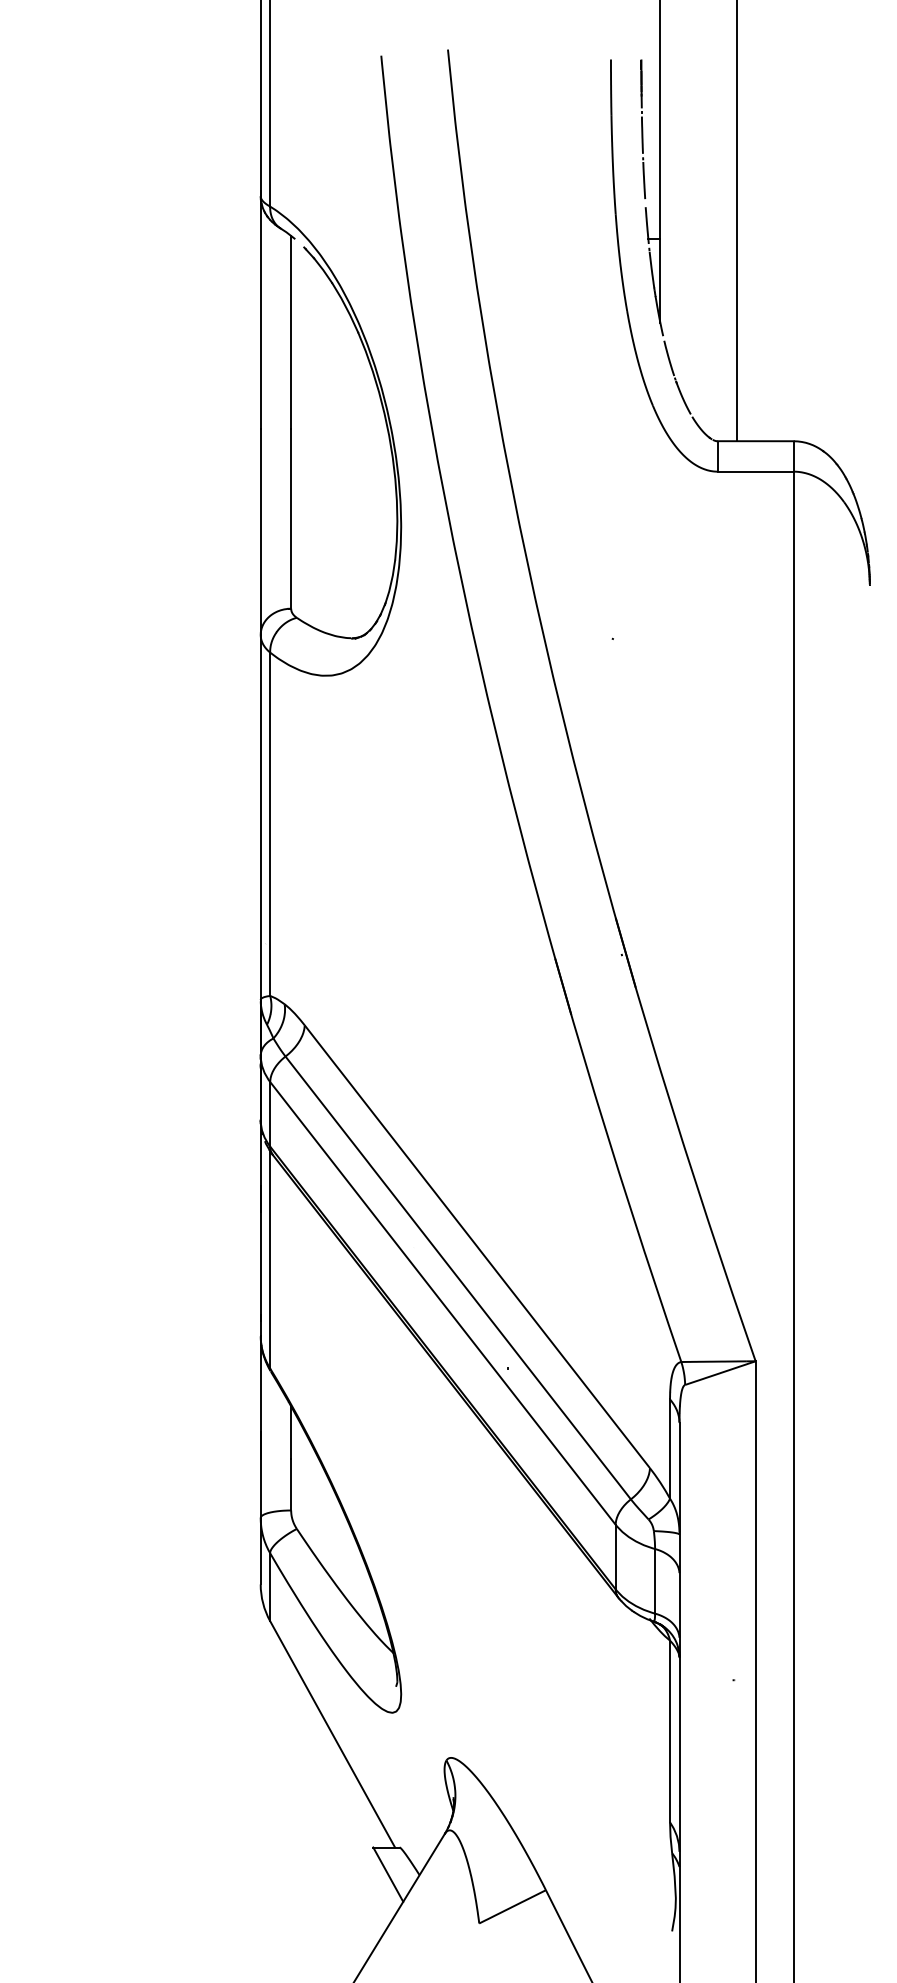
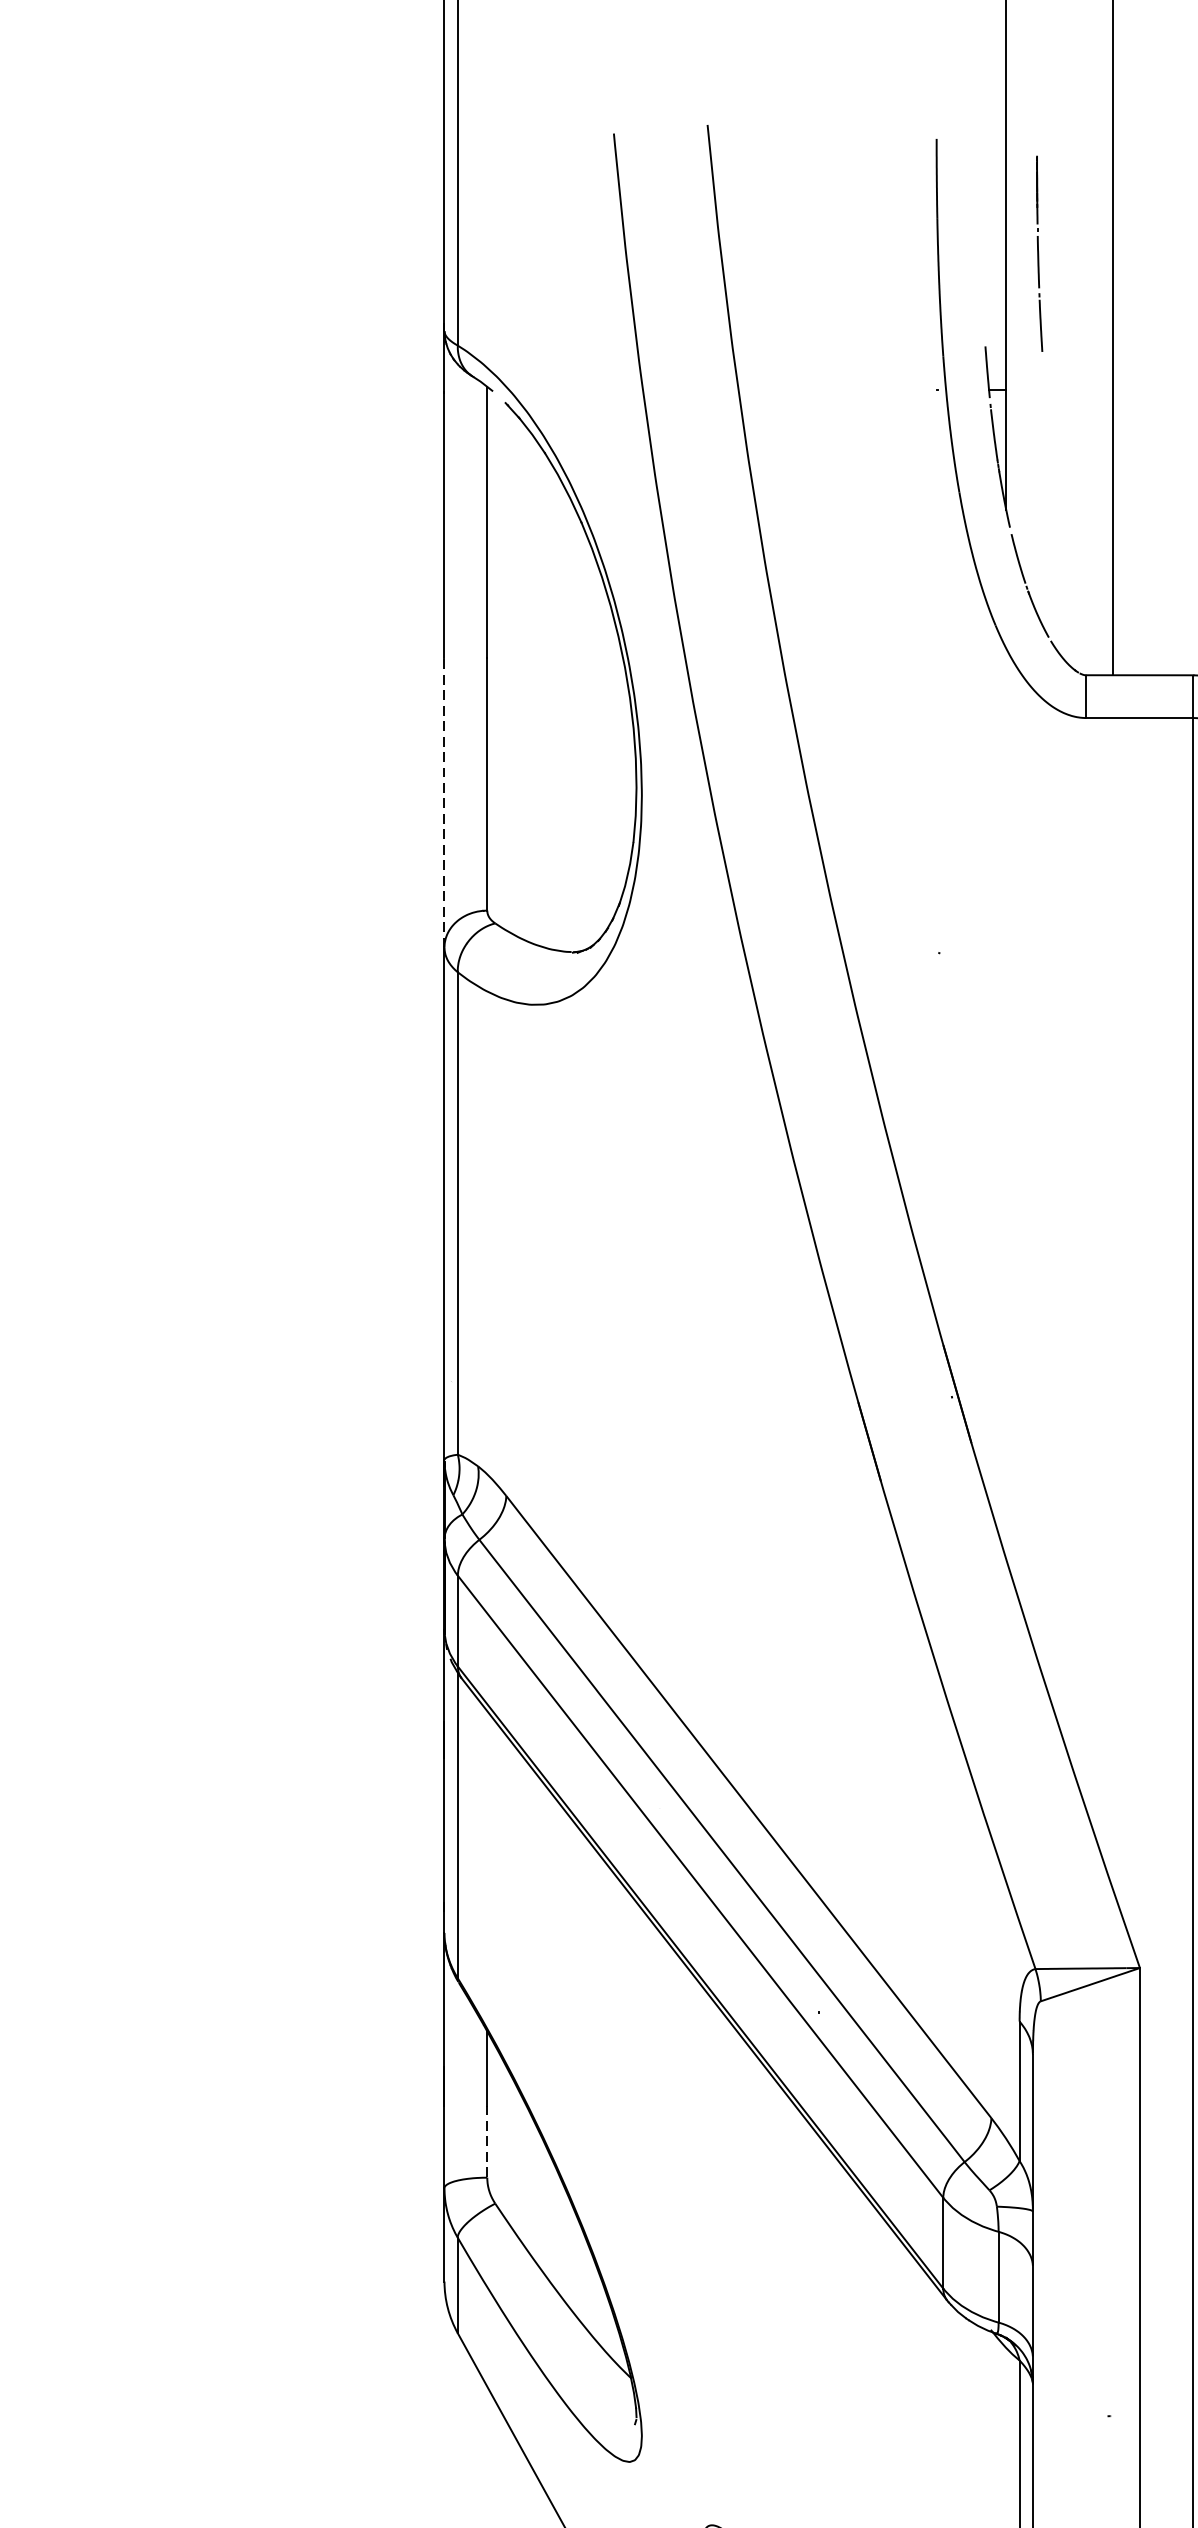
part: (643, 129) -> (1039, 254), moved
line: (260, 531) -> (444, 802), solid -> dashed
line: (291, 1484) -> (487, 2141), solid -> dashed

